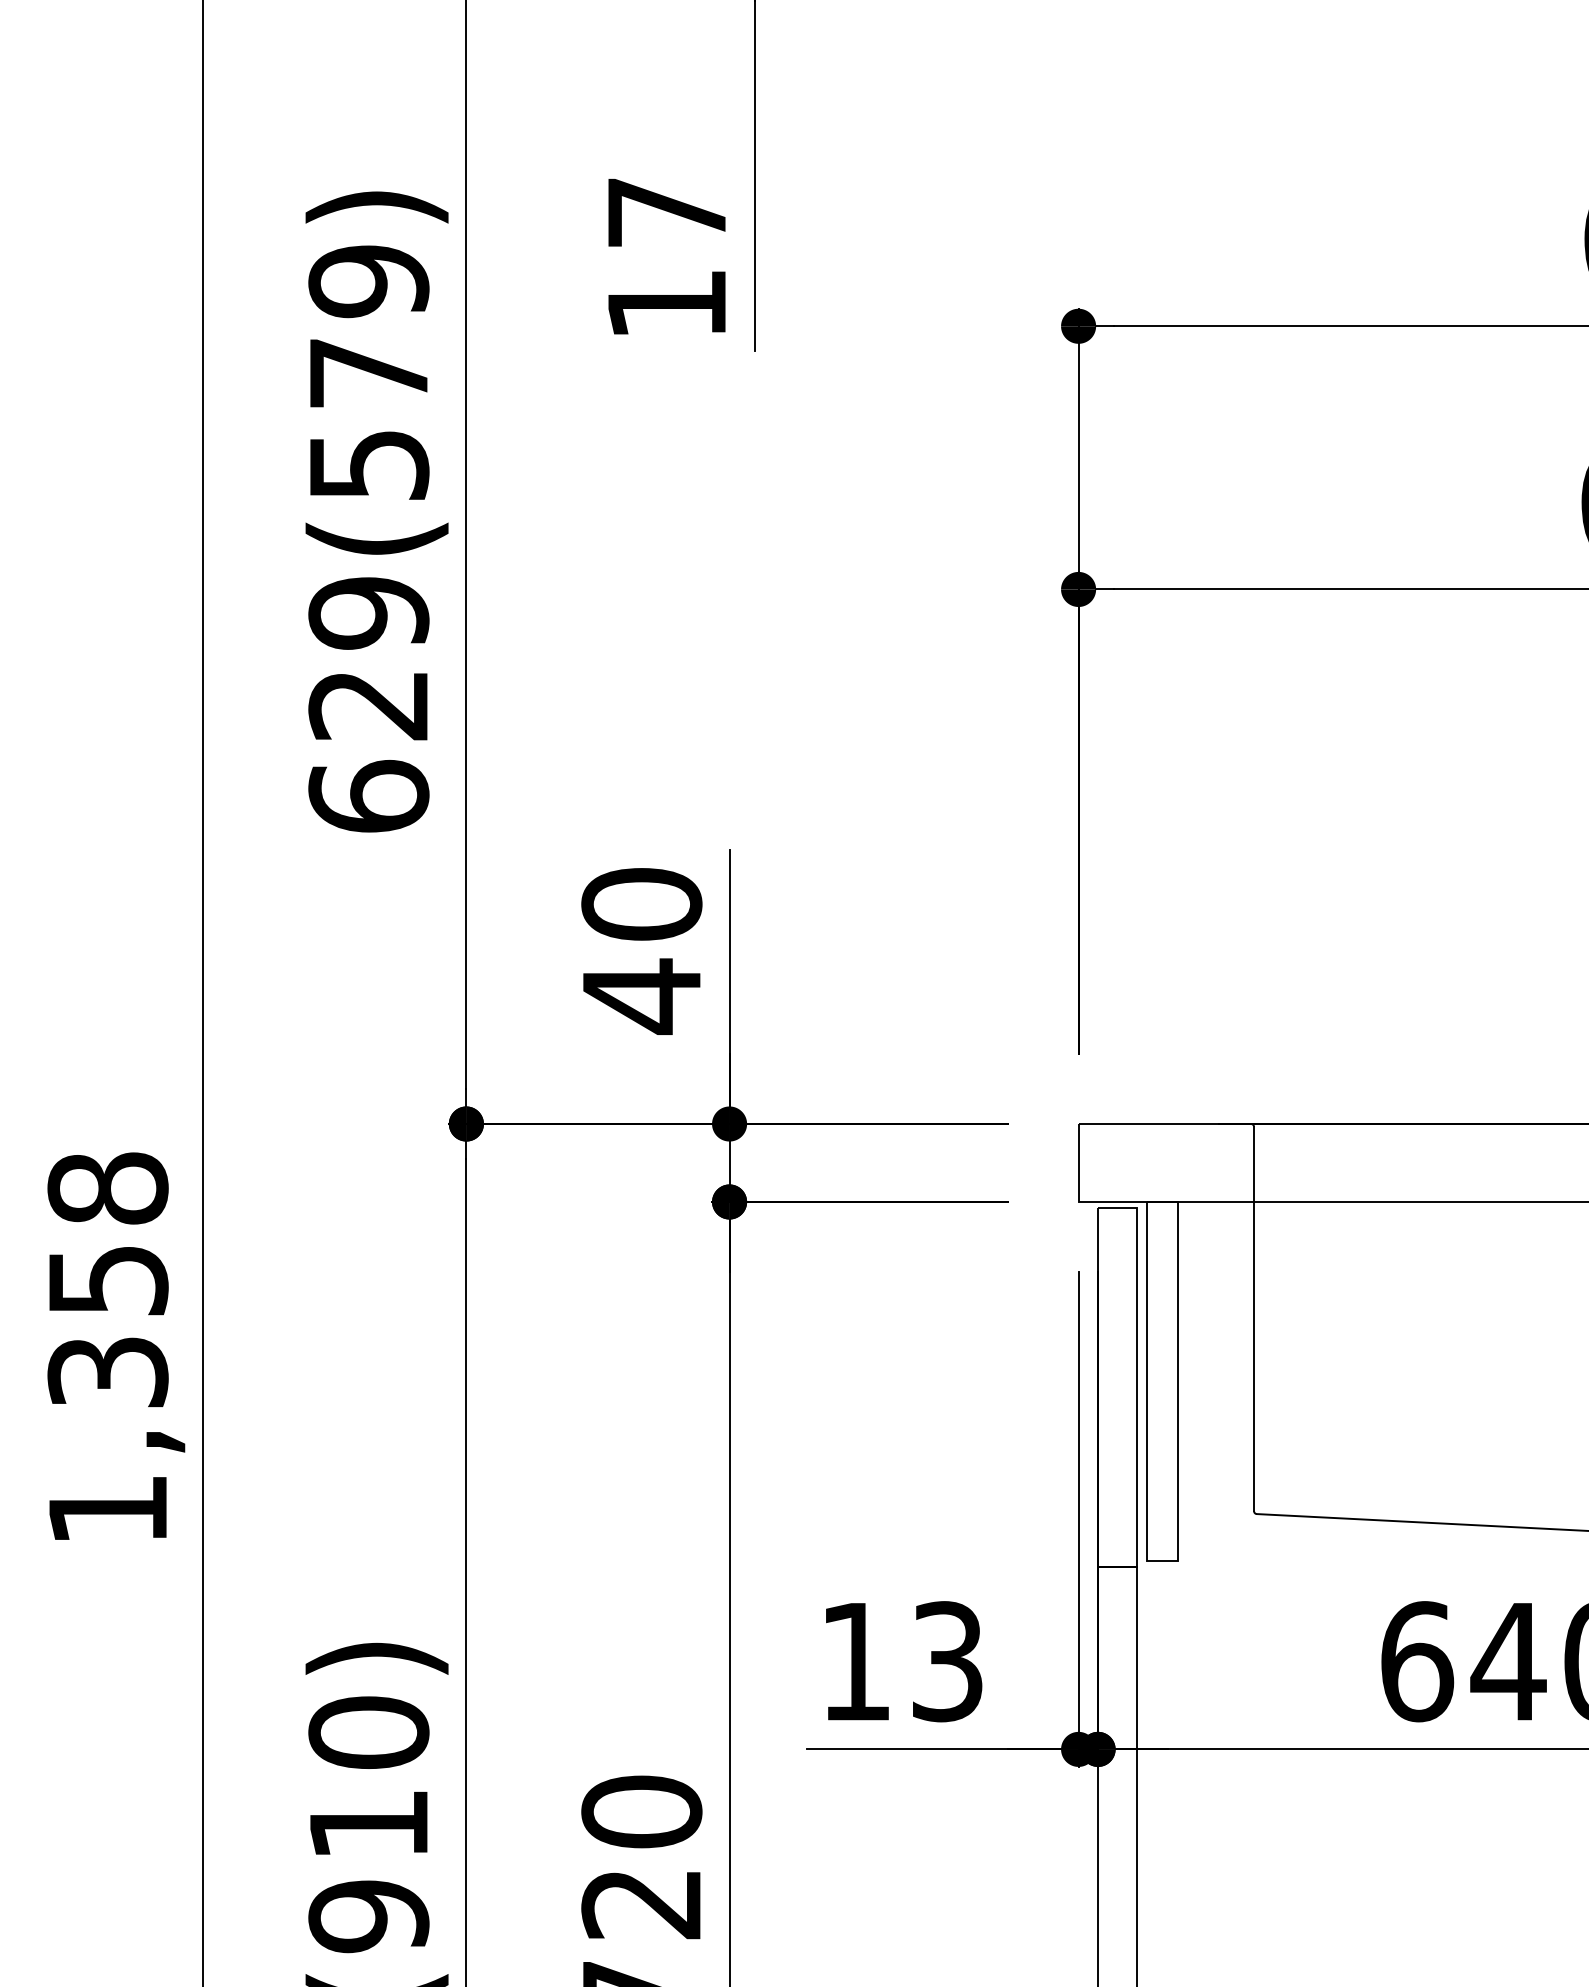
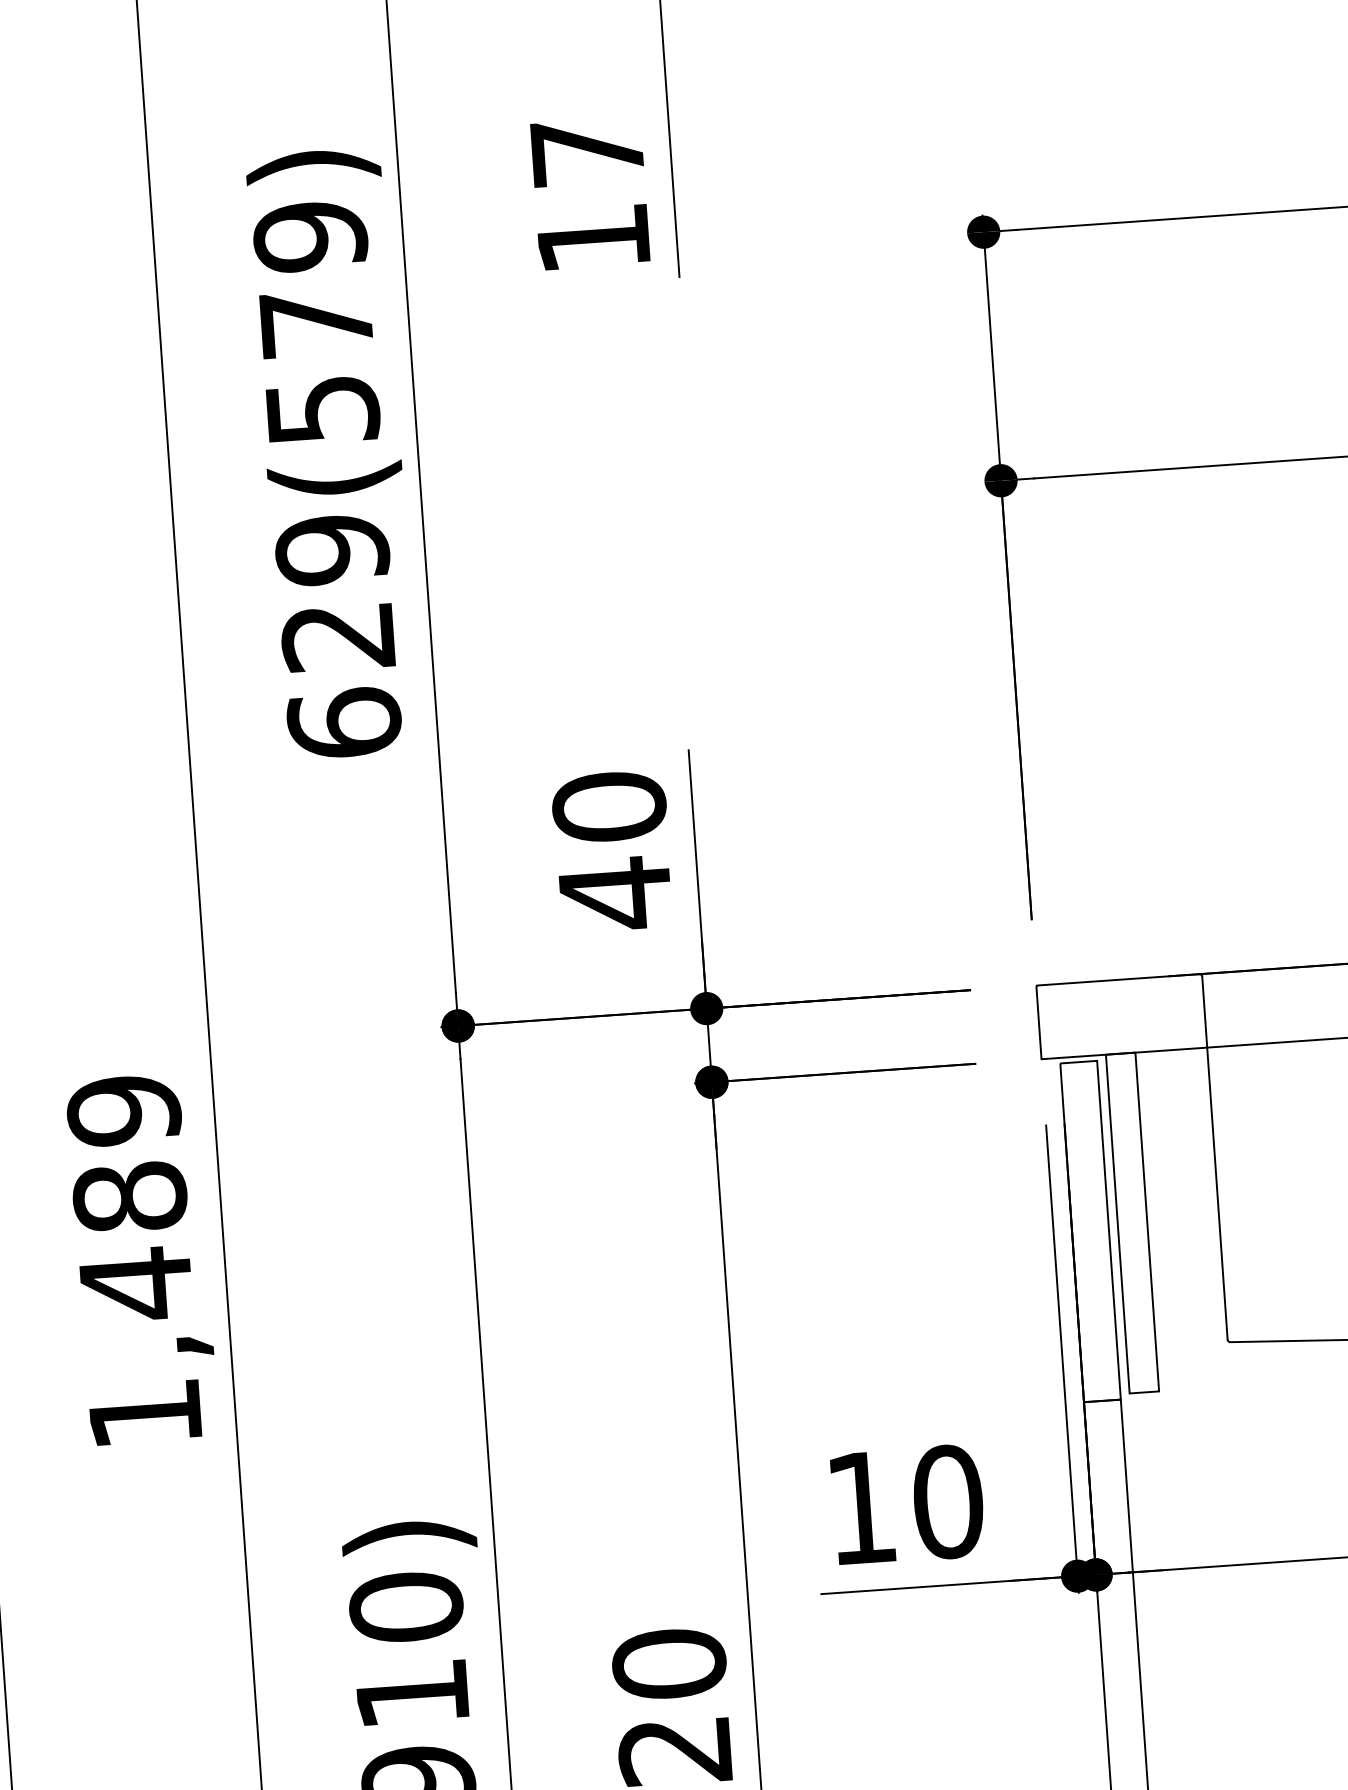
text: (107, 1281) -> (129, 1198), 1,358 -> 1,489
text: (947, 1661) -> (948, 1501), 13 -> 10

